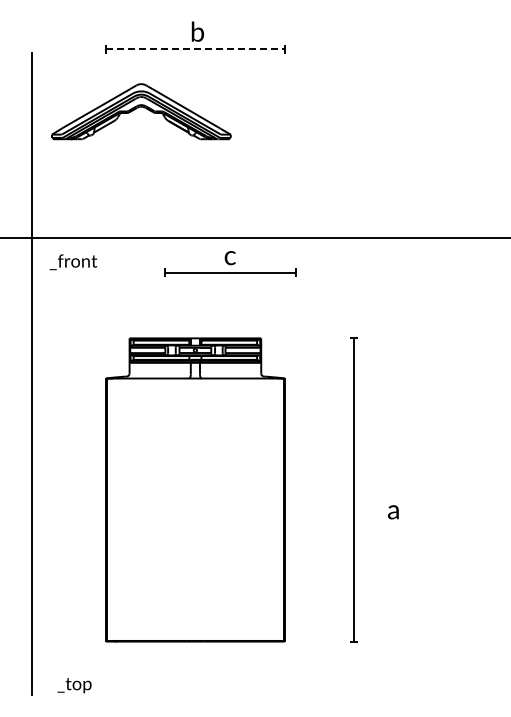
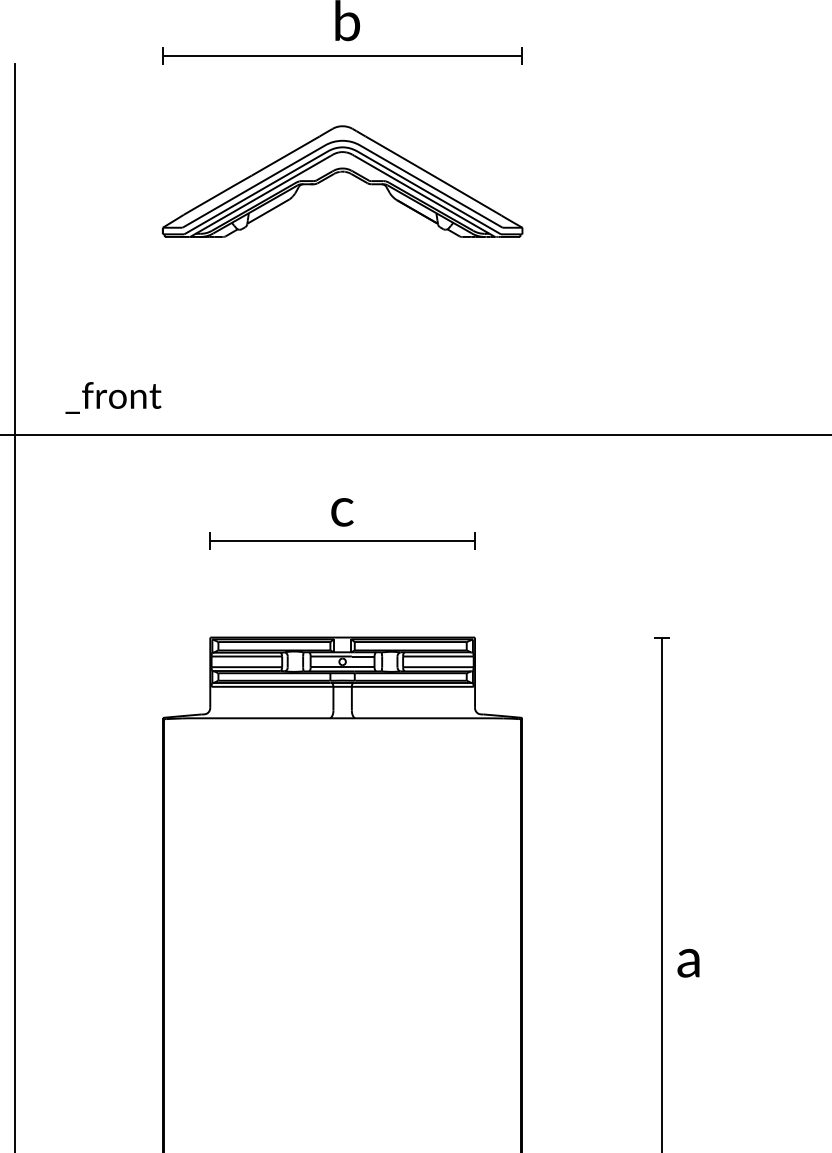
line: (195, 49) -> (342, 56), dashed -> solid
part: (141, 111) -> (342, 181), moved
text: (73, 262) -> (113, 398), moved
part: (230, 263) -> (342, 523), moved
text: (393, 512) -> (688, 963), moved

